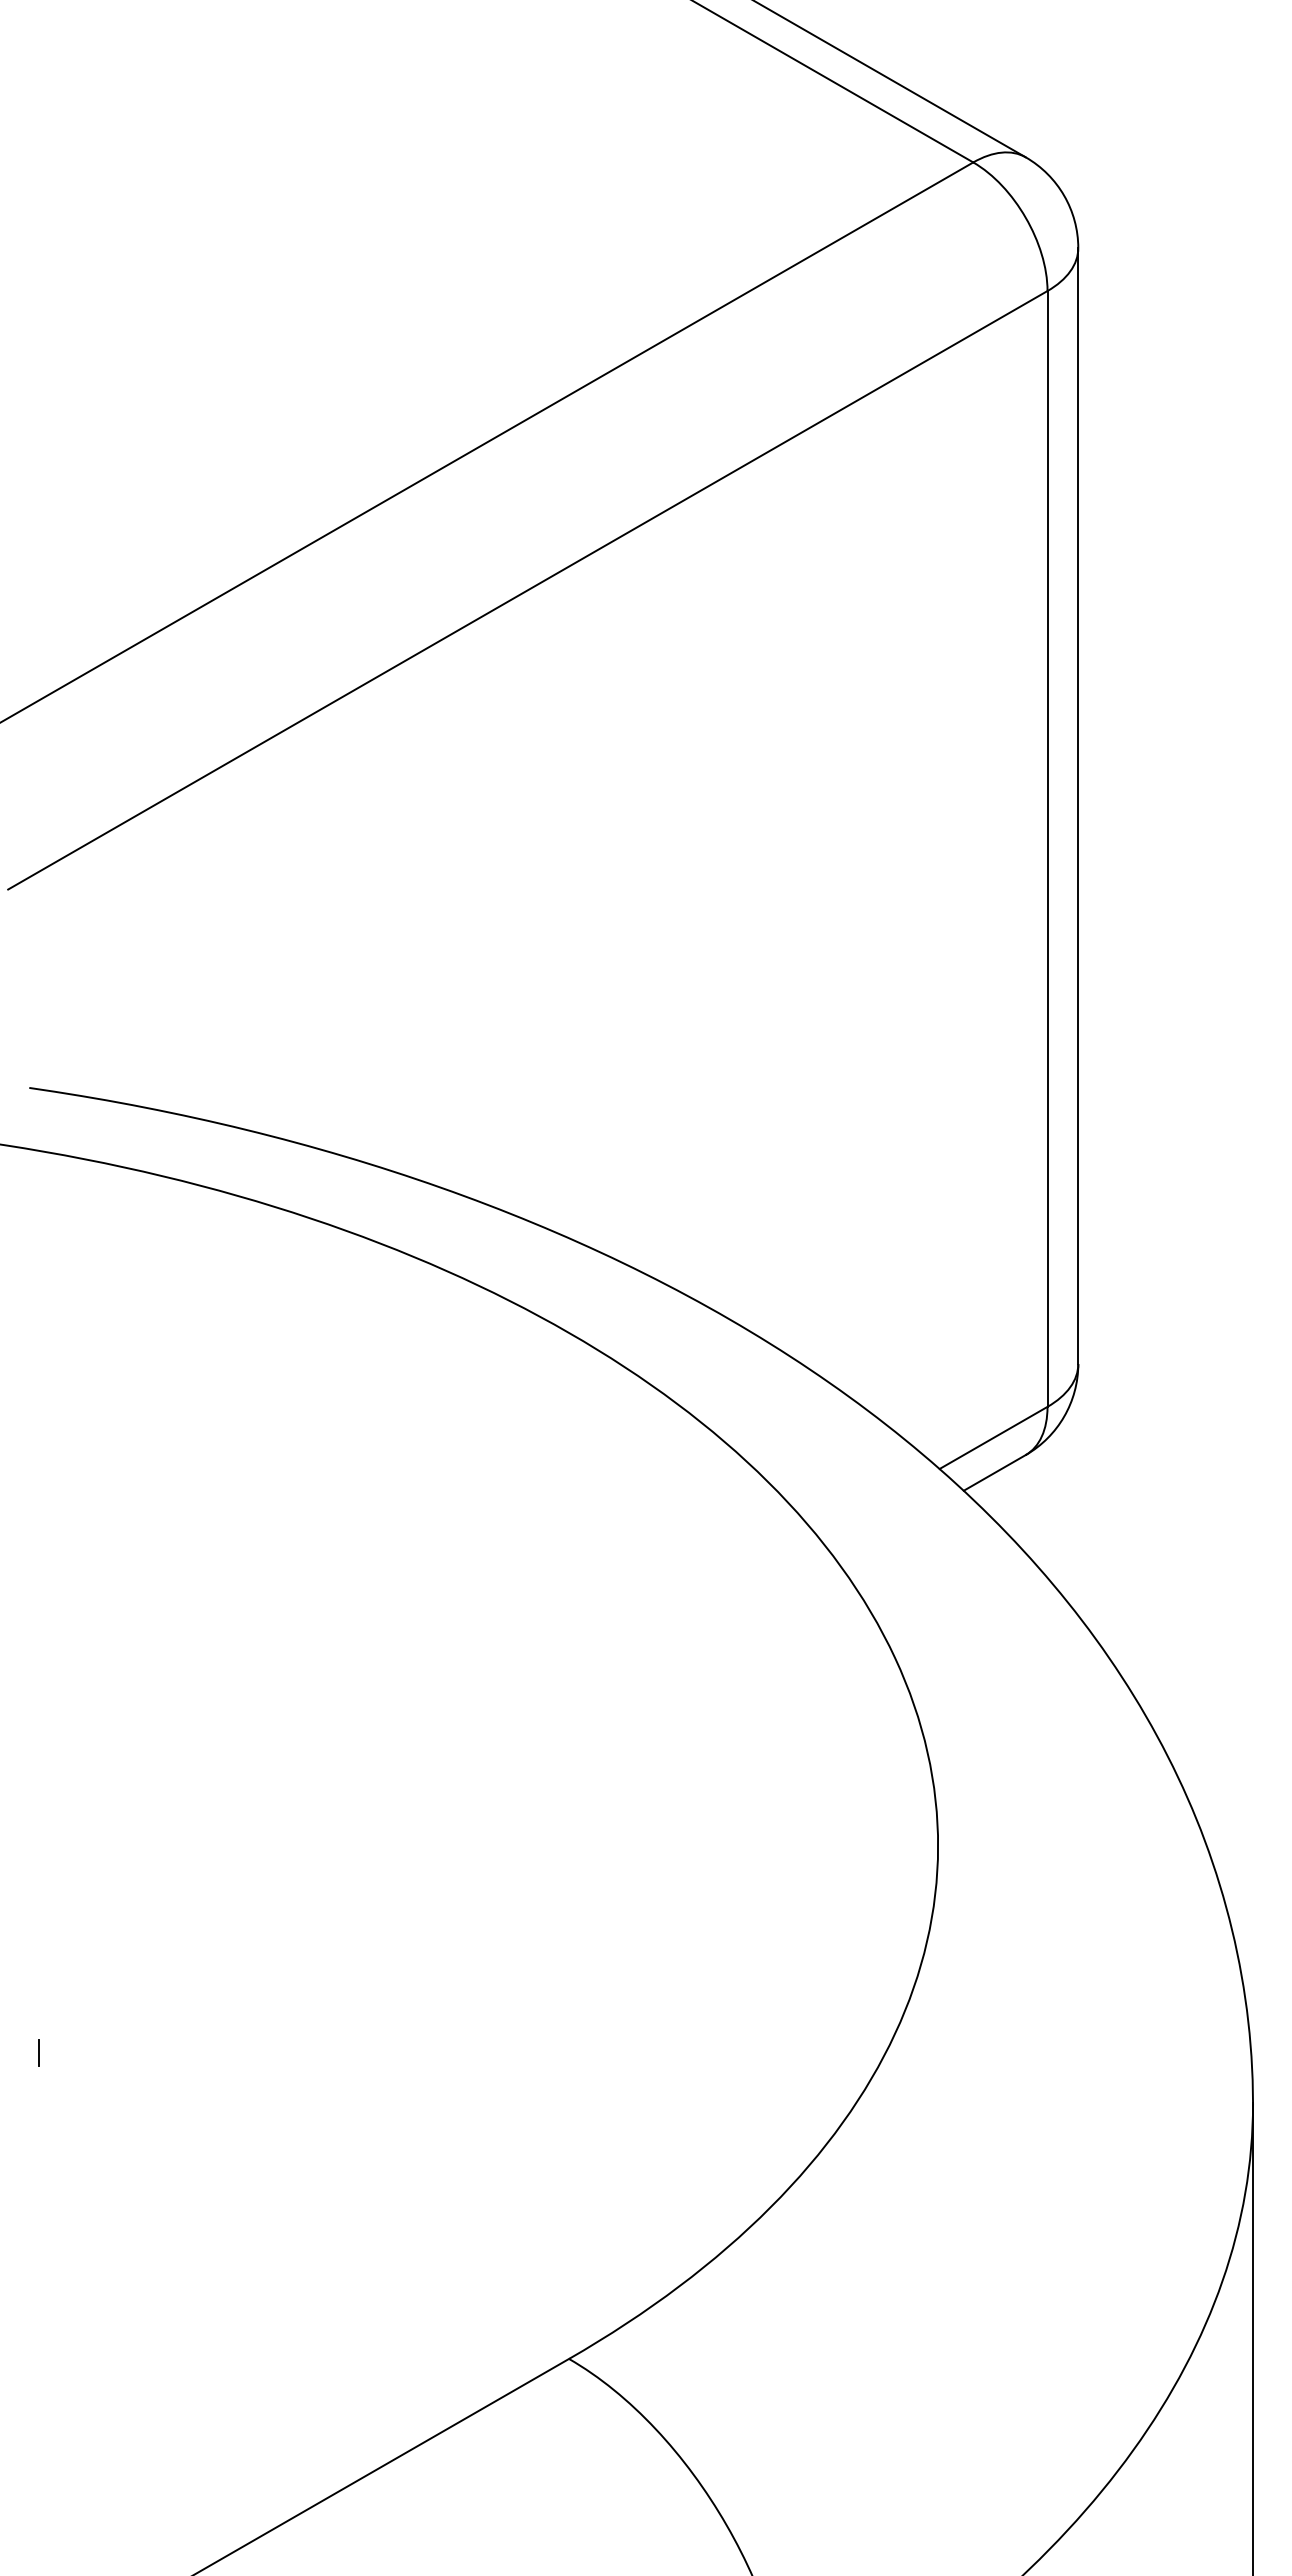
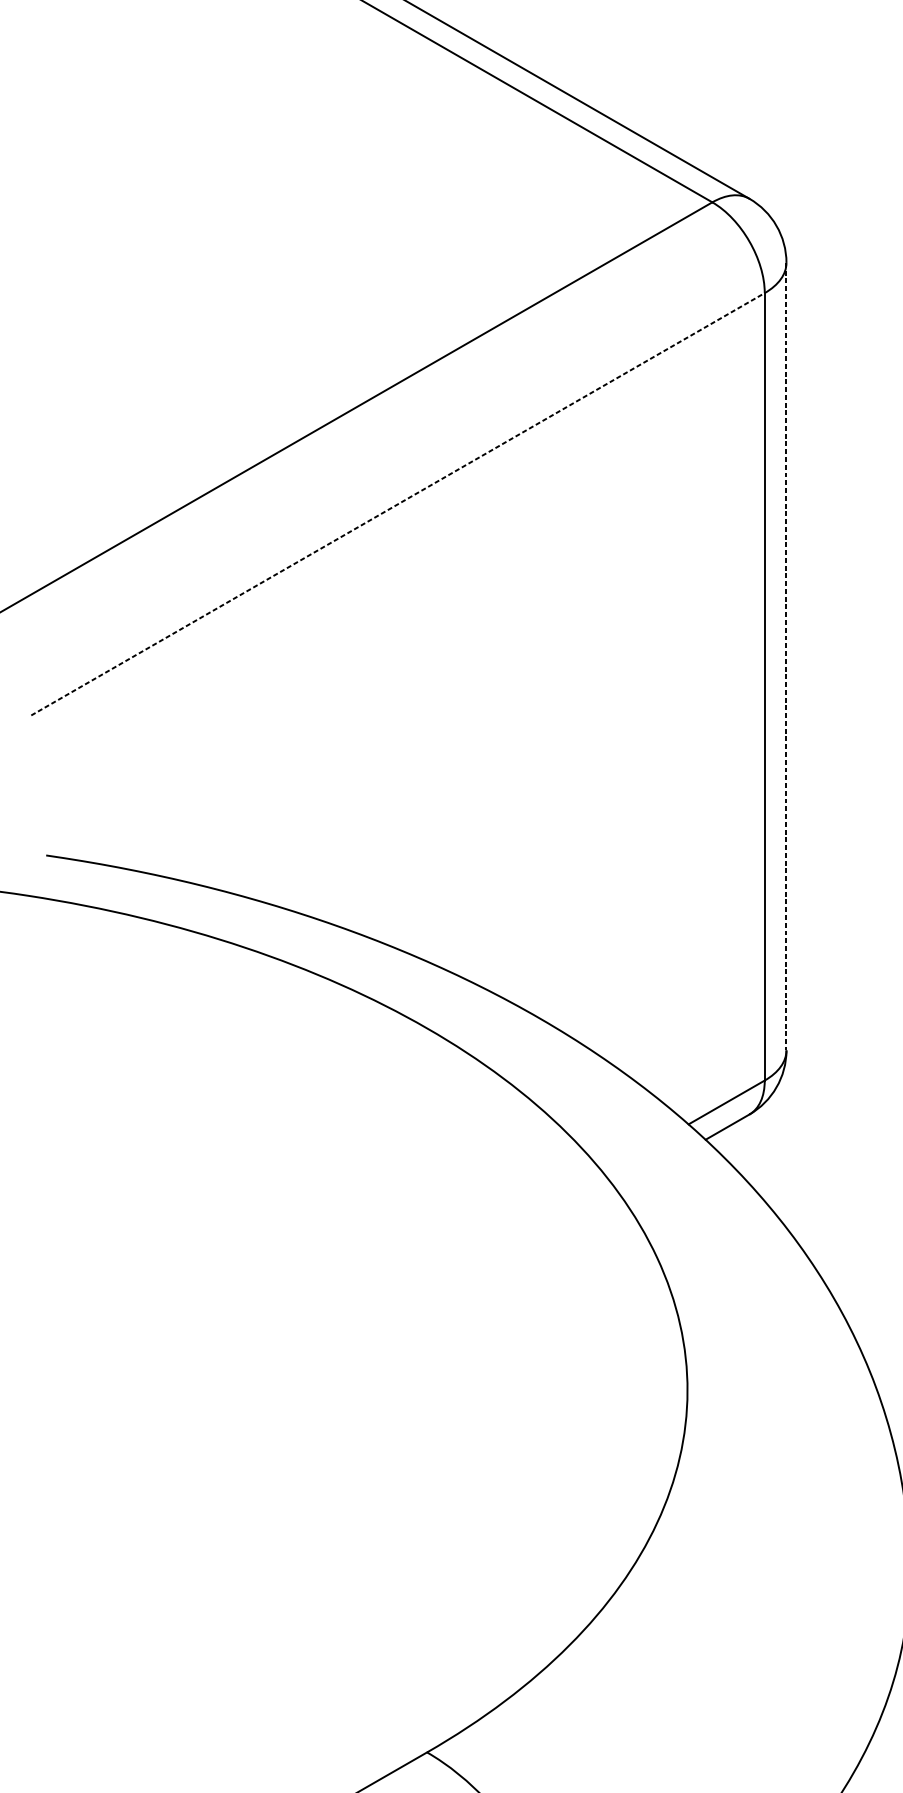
line: (527, 590) -> (397, 504), solid -> dashed
line: (1078, 806) -> (786, 656), solid -> dashed
line: (38, 2053) -> (52, 1536), removed

